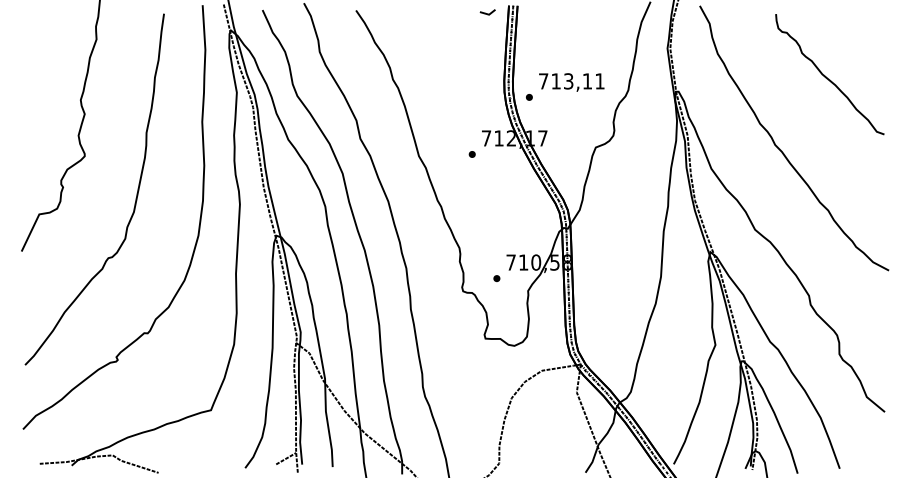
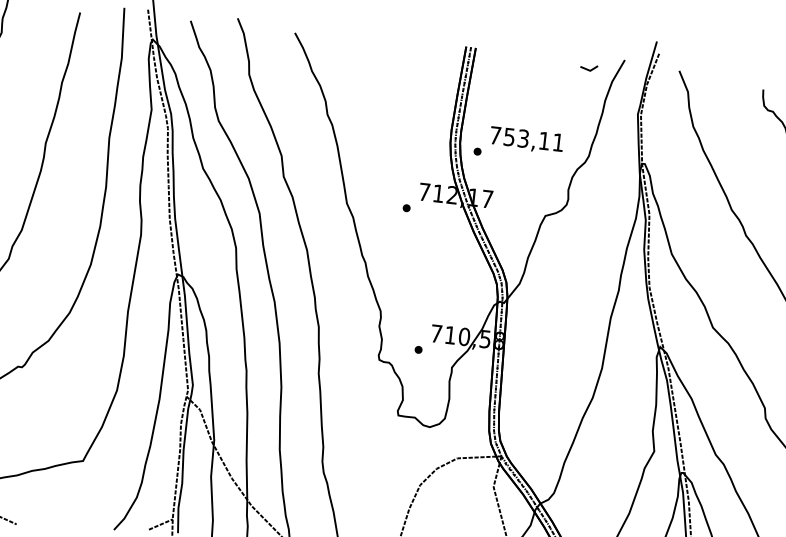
line: (487, 13) -> (588, 69), moved
text: (555, 81) -> (508, 137), 713,11 -> 753,11

